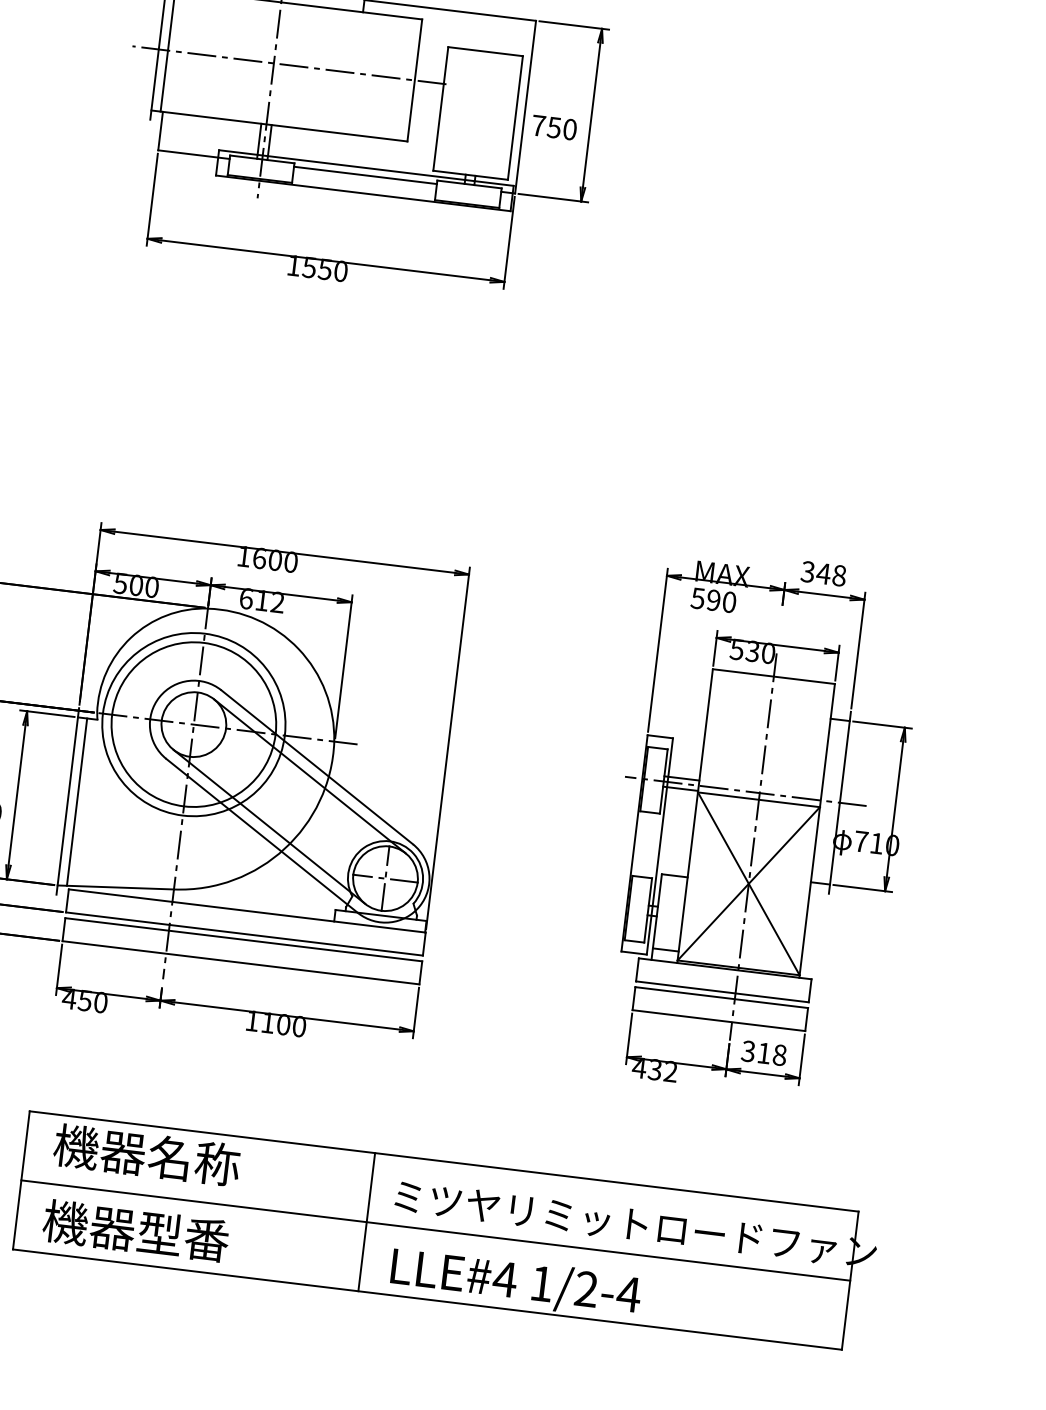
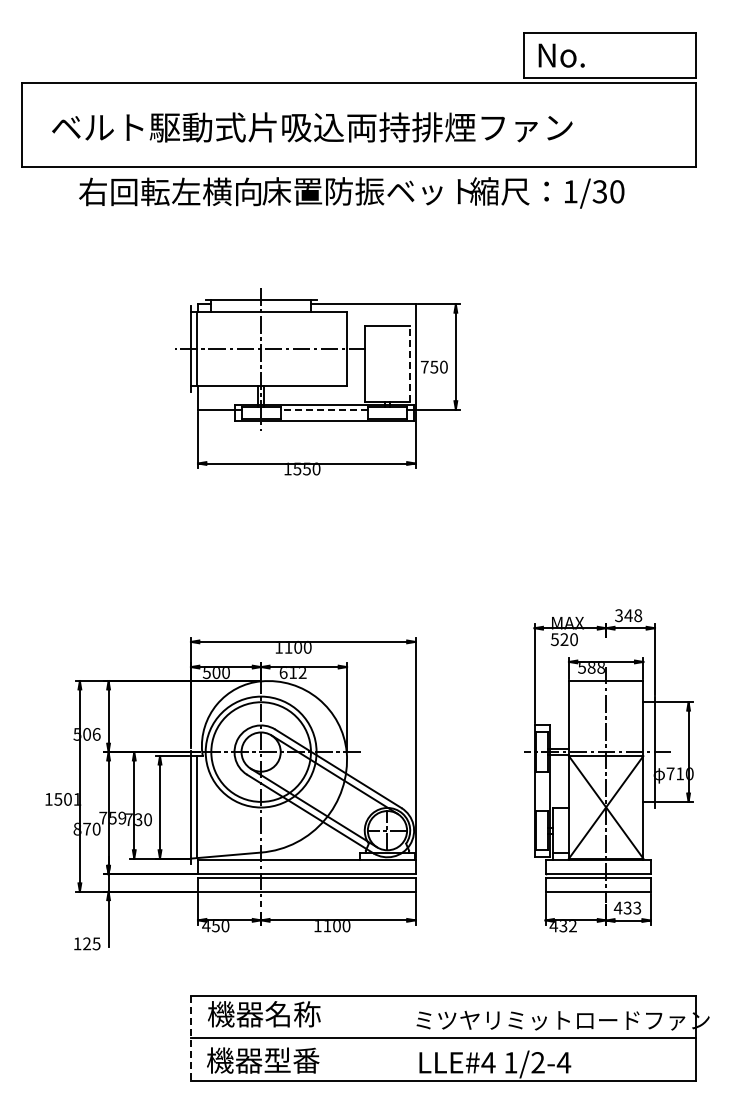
line: (515, 118) -> (410, 364), solid -> dashed
line: (365, 175) -> (324, 409), solid -> dashed
text: (259, 556) -> (288, 646), 1600 -> 1100
text: (713, 601) -> (564, 640), 590 -> 520
text: (760, 654) -> (596, 668), 530 -> 588
text: (763, 1052) -> (627, 907), 318 -> 433
line: (21, 1180) -> (190, 1038), solid -> dashed
line: (367, 1222) -> (401, 1038), removed

